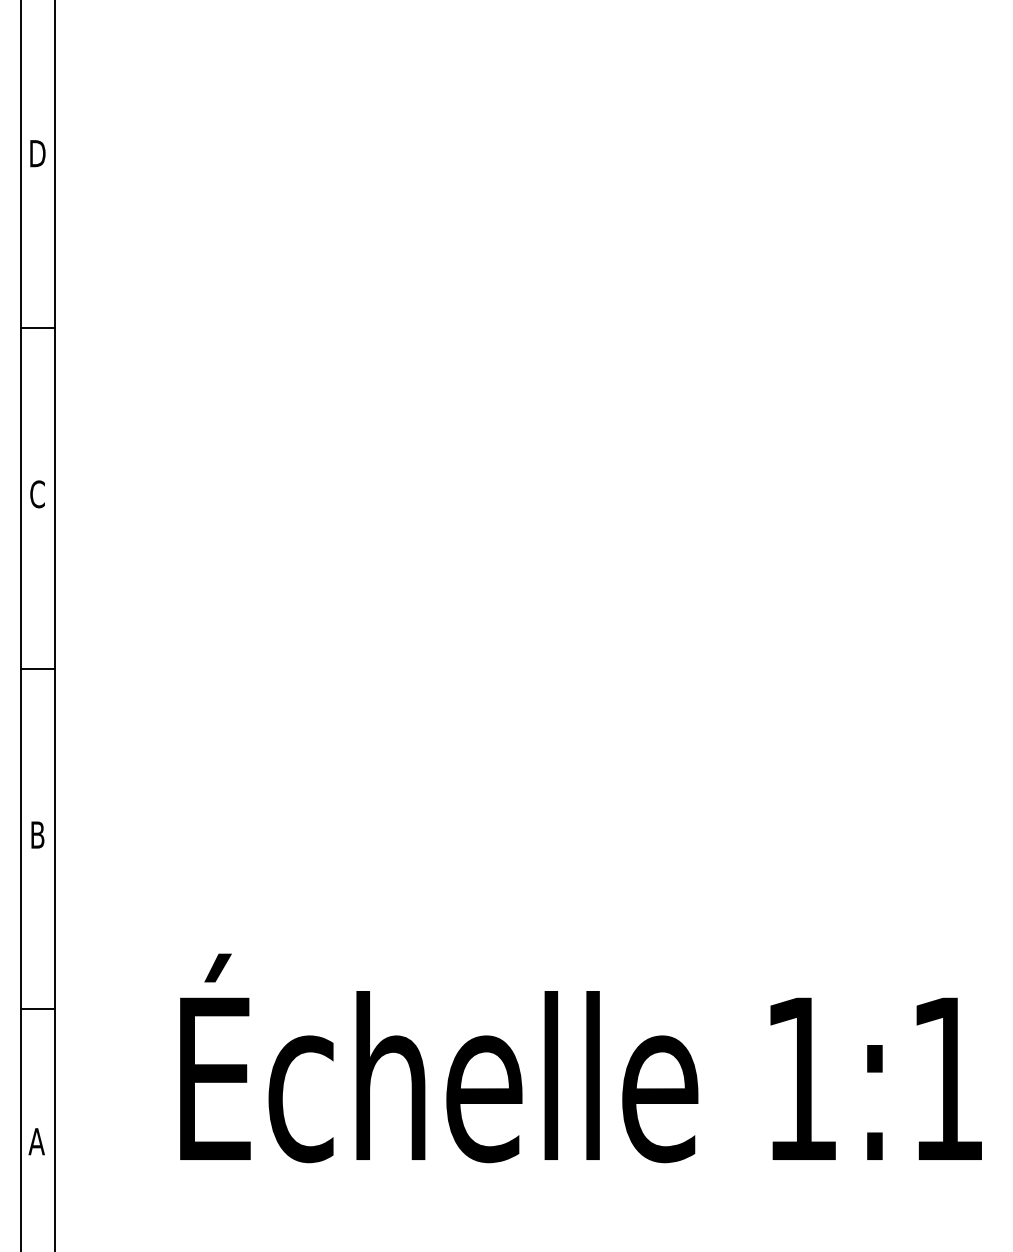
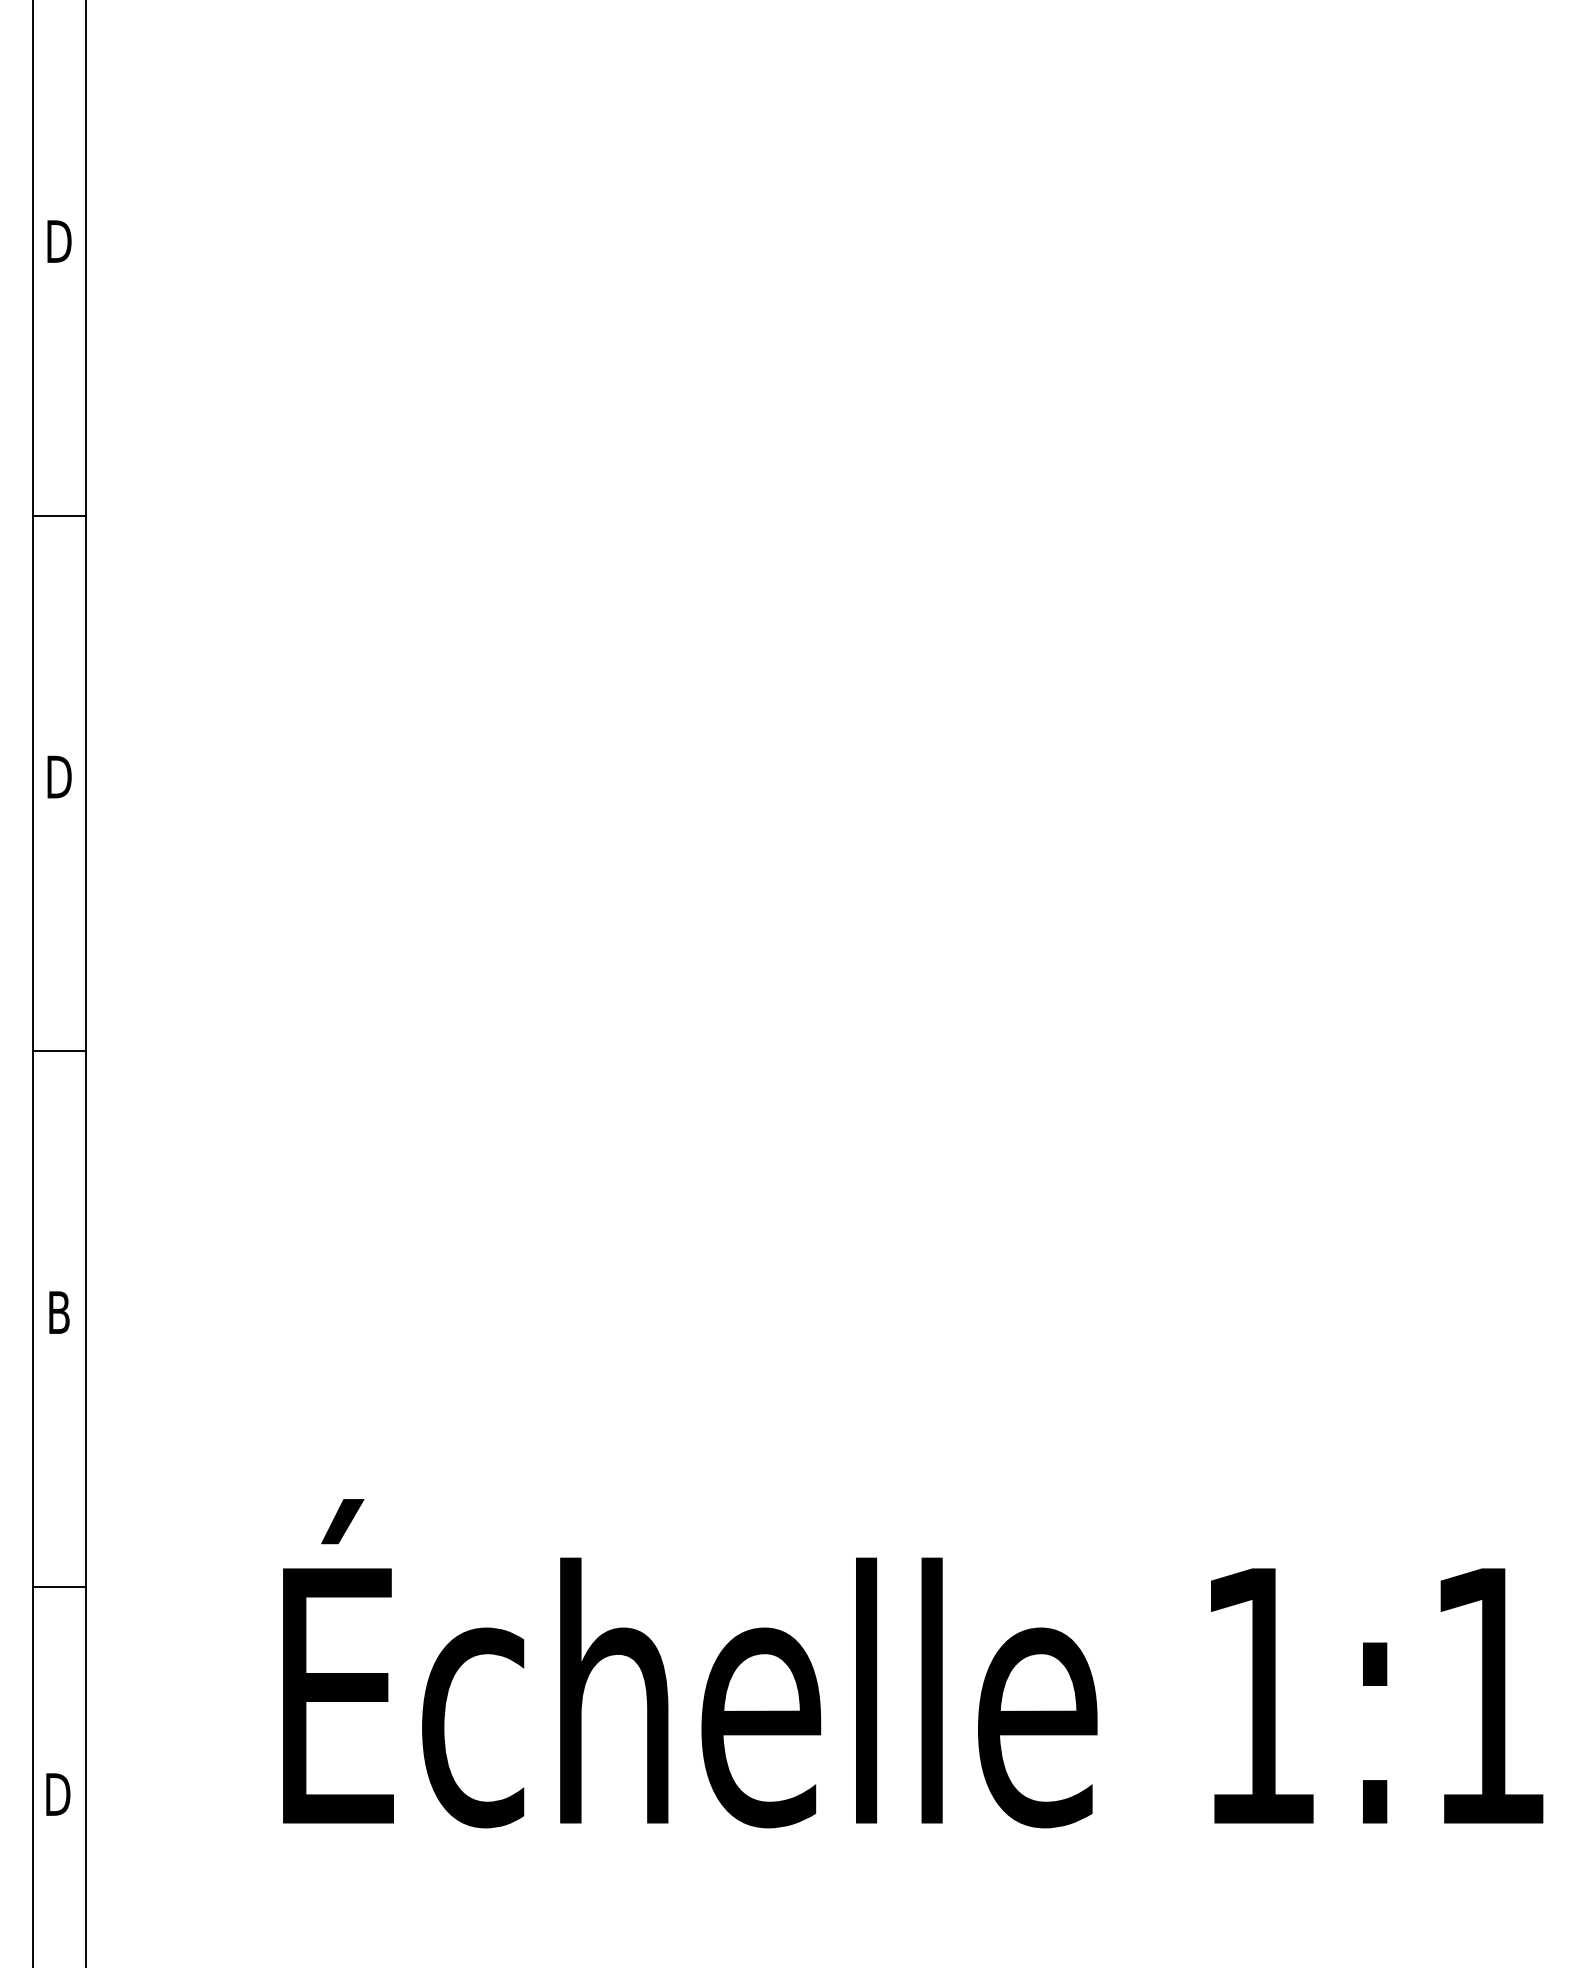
text: (37, 494) -> (58, 777), C -> D
text: (36, 1141) -> (57, 1794), A -> D

